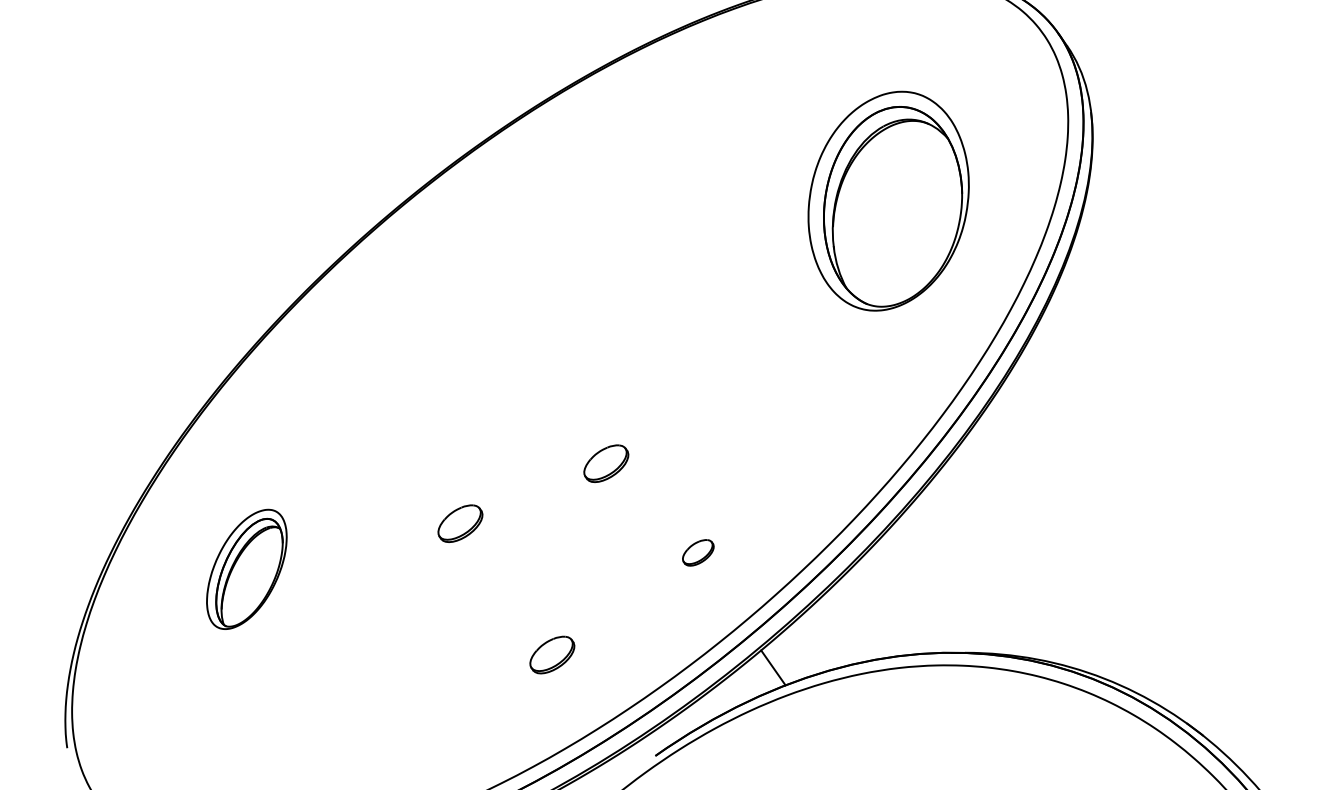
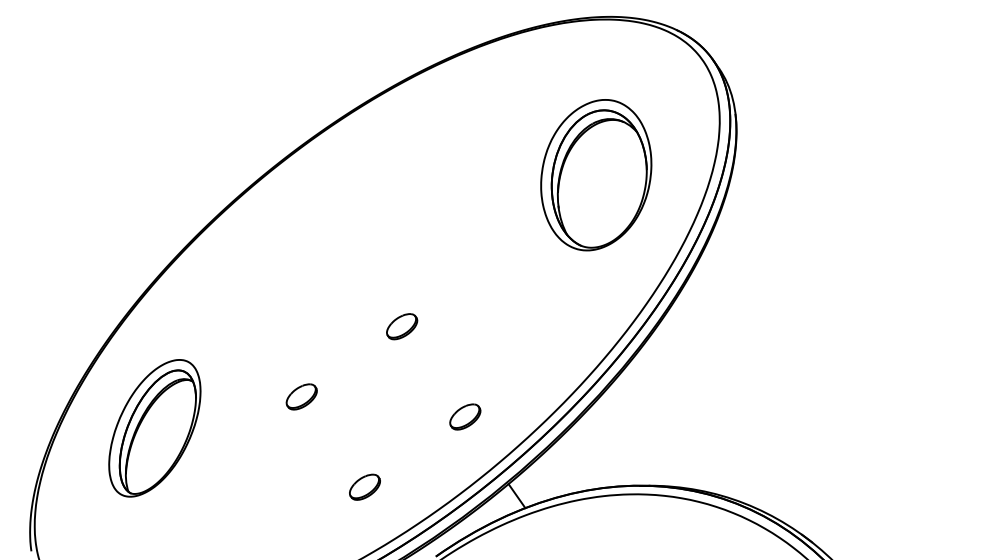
part: (606, 463) -> (402, 326), moved
part: (698, 552) -> (465, 416), size x1.43
part: (246, 569) -> (154, 428), size x1.67

